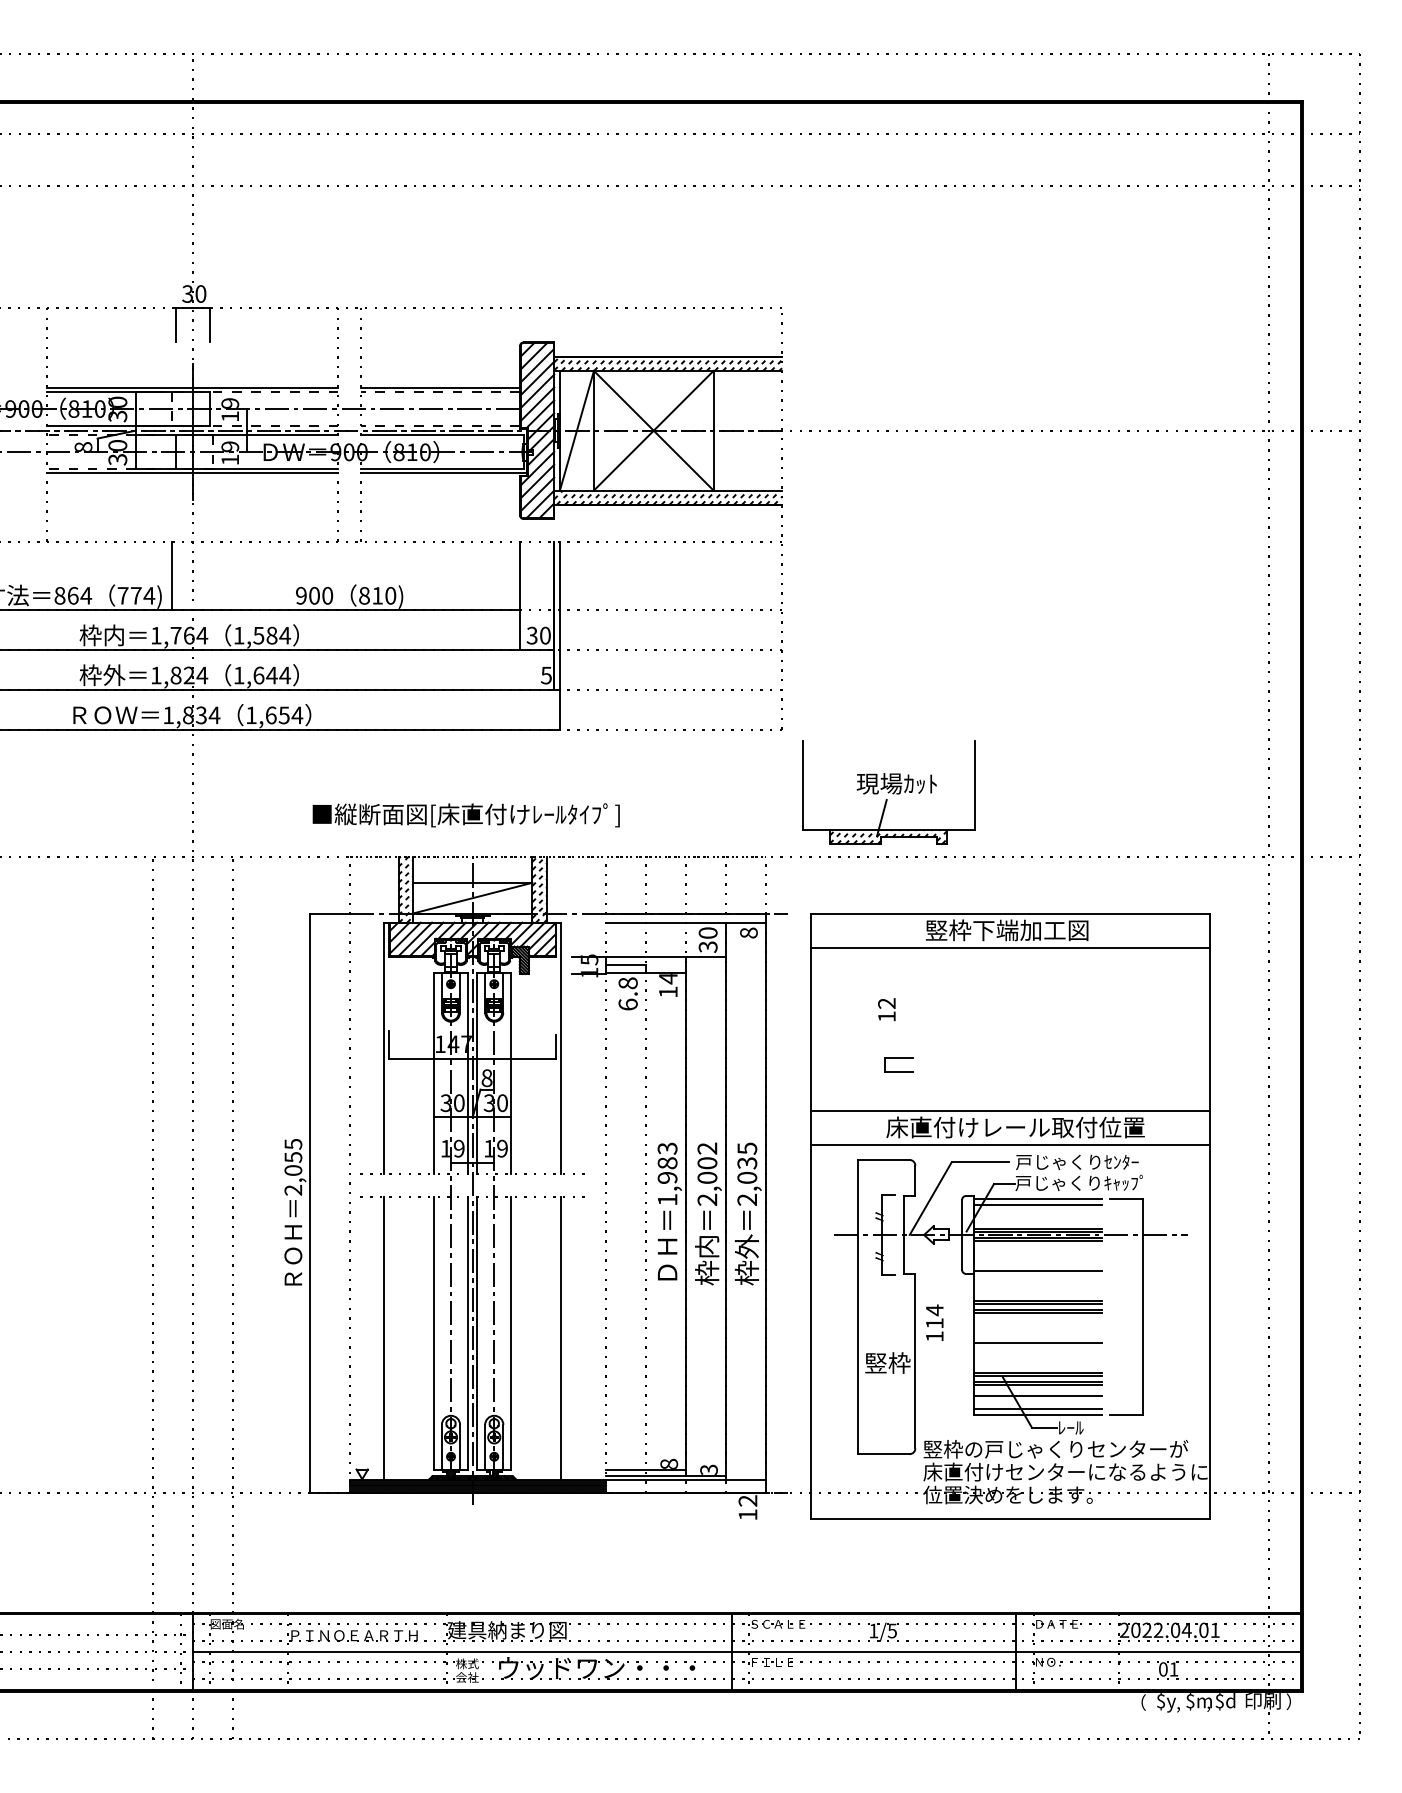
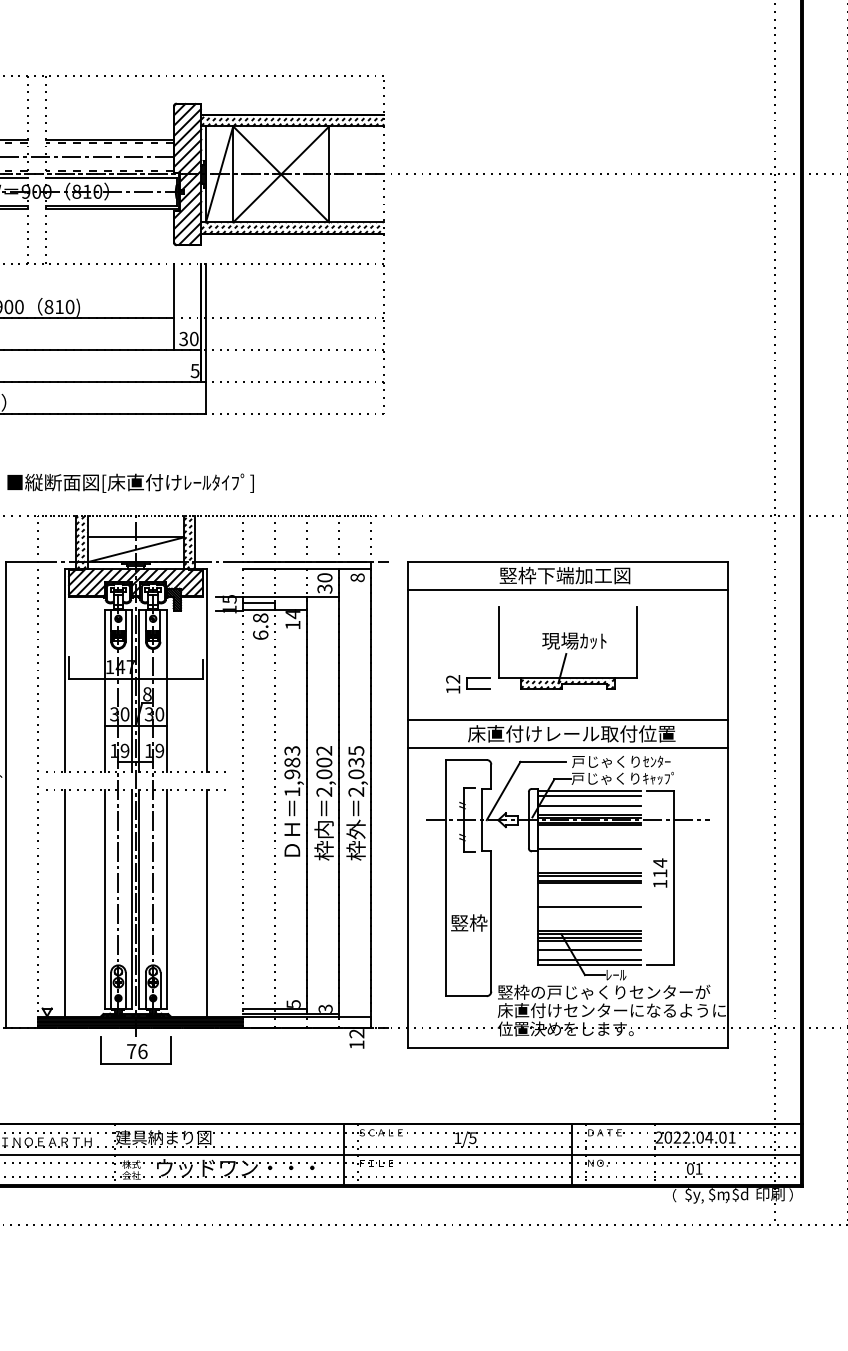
part: (888, 792) -> (567, 647), moved
text: (886, 1009) -> (452, 684), moved
line: (1037, 1217) -> (589, 806), added
text: (934, 1322) -> (660, 872), moved
text: (668, 1463) -> (293, 1003), 8 -> 5
part: (472, 1521) -> (135, 1050), added

